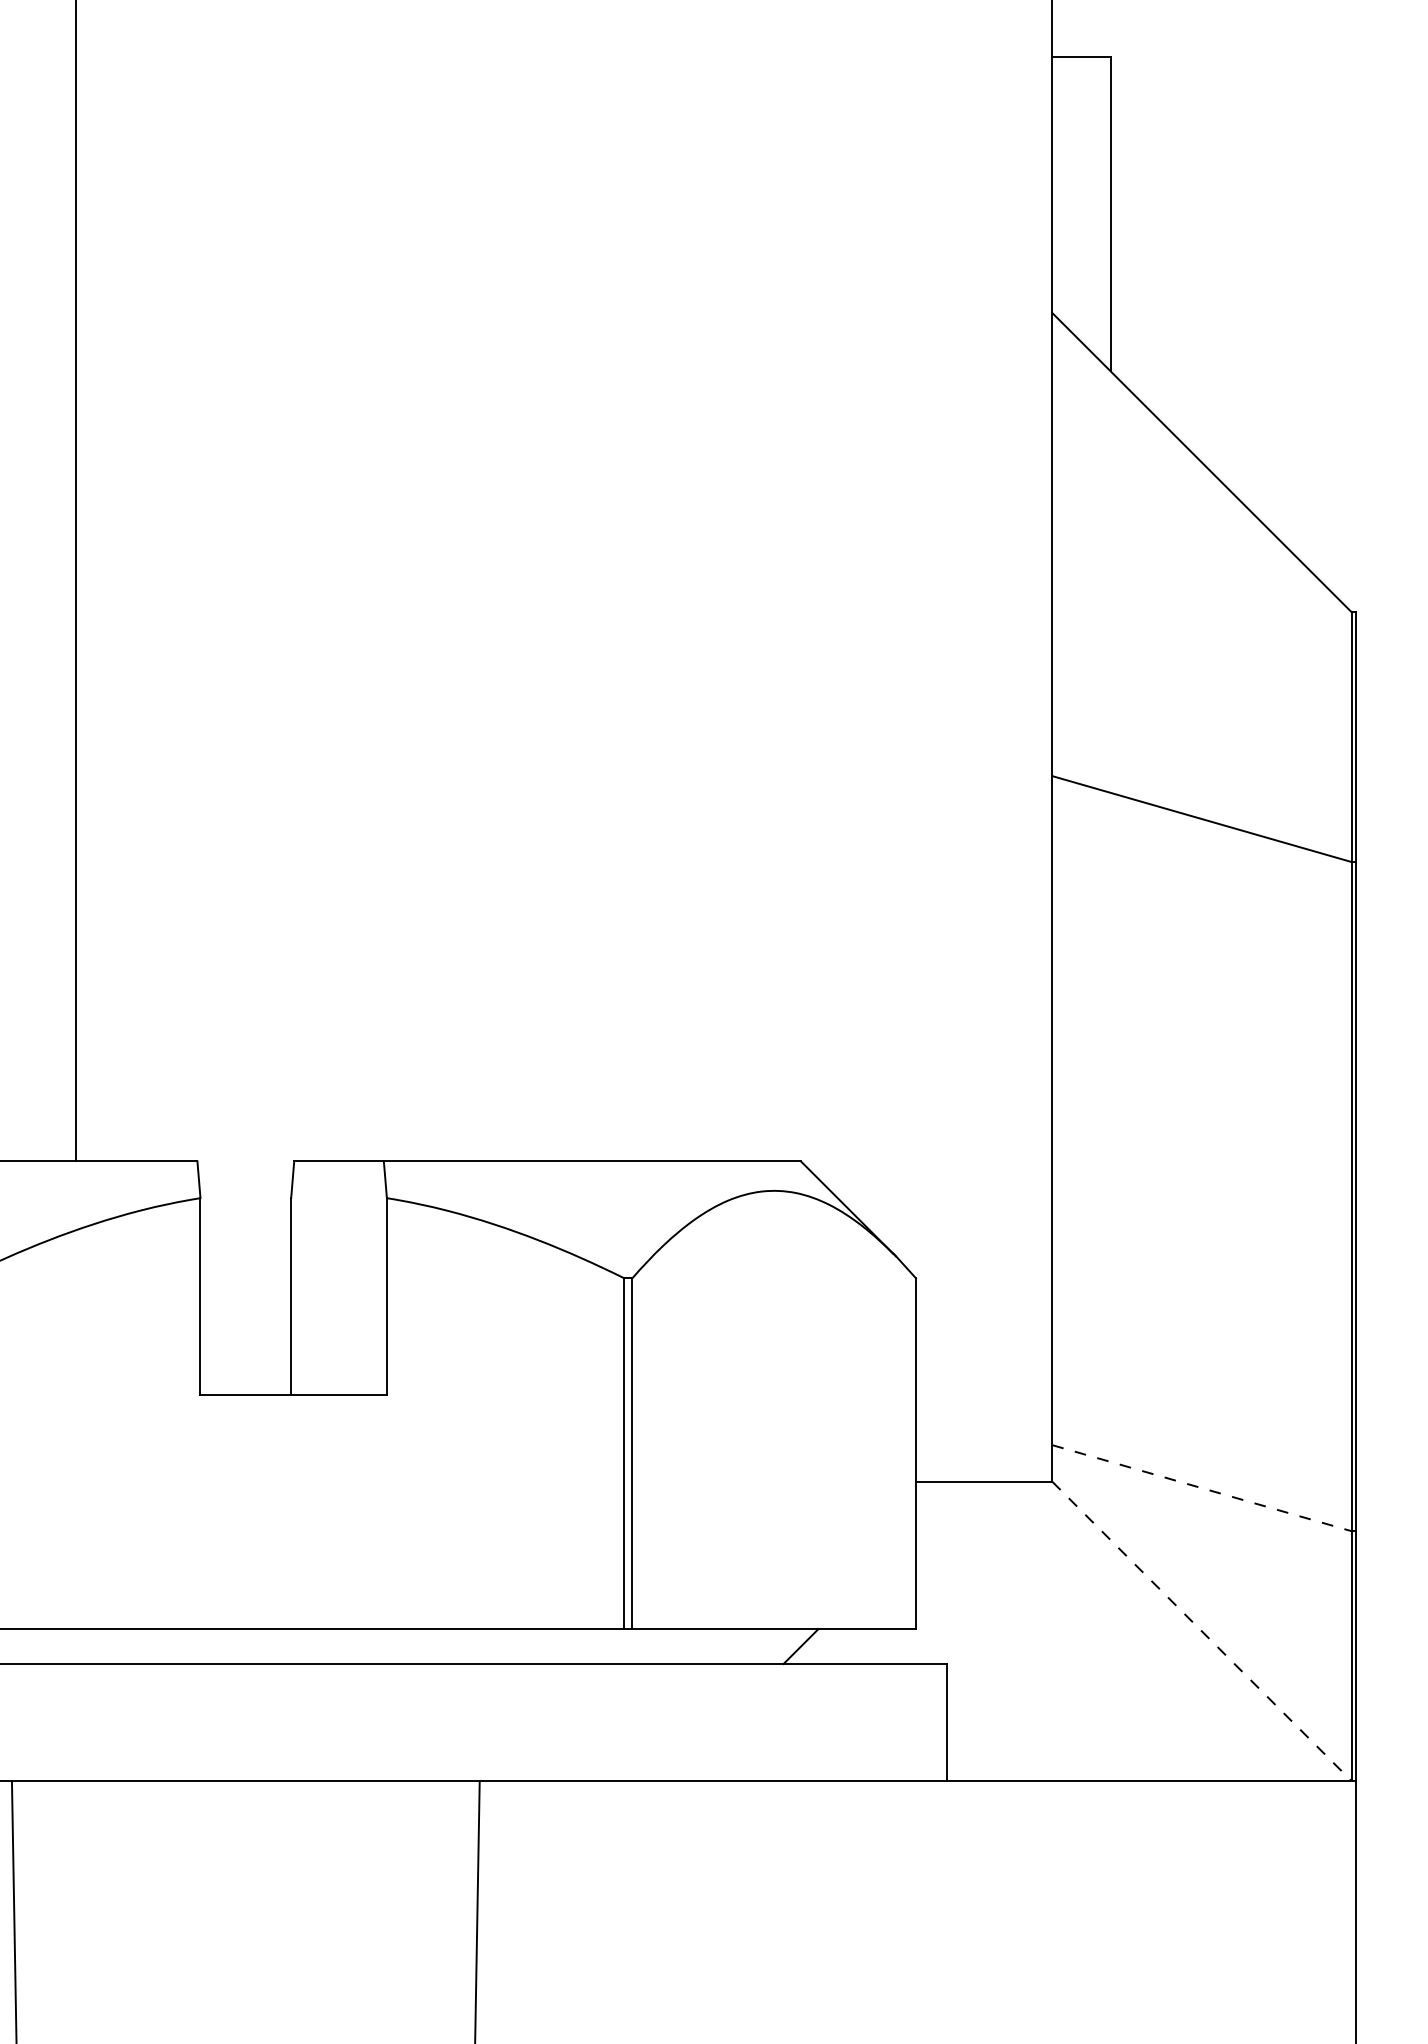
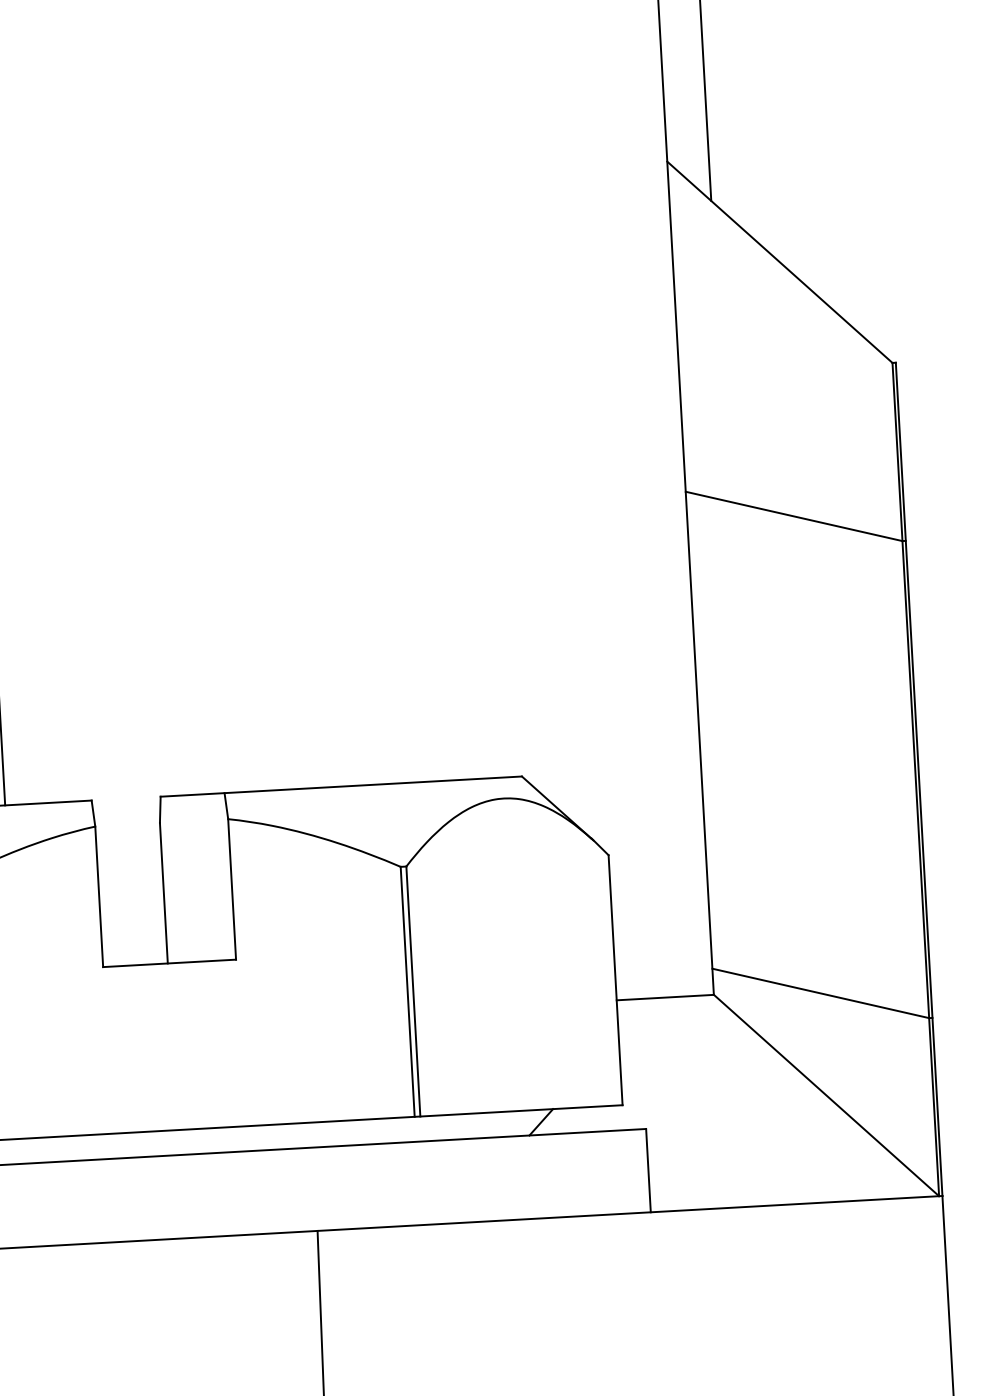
line: (1201, 1488) -> (820, 993), dashed -> solid
line: (1201, 1631) -> (826, 1095), dashed -> solid

